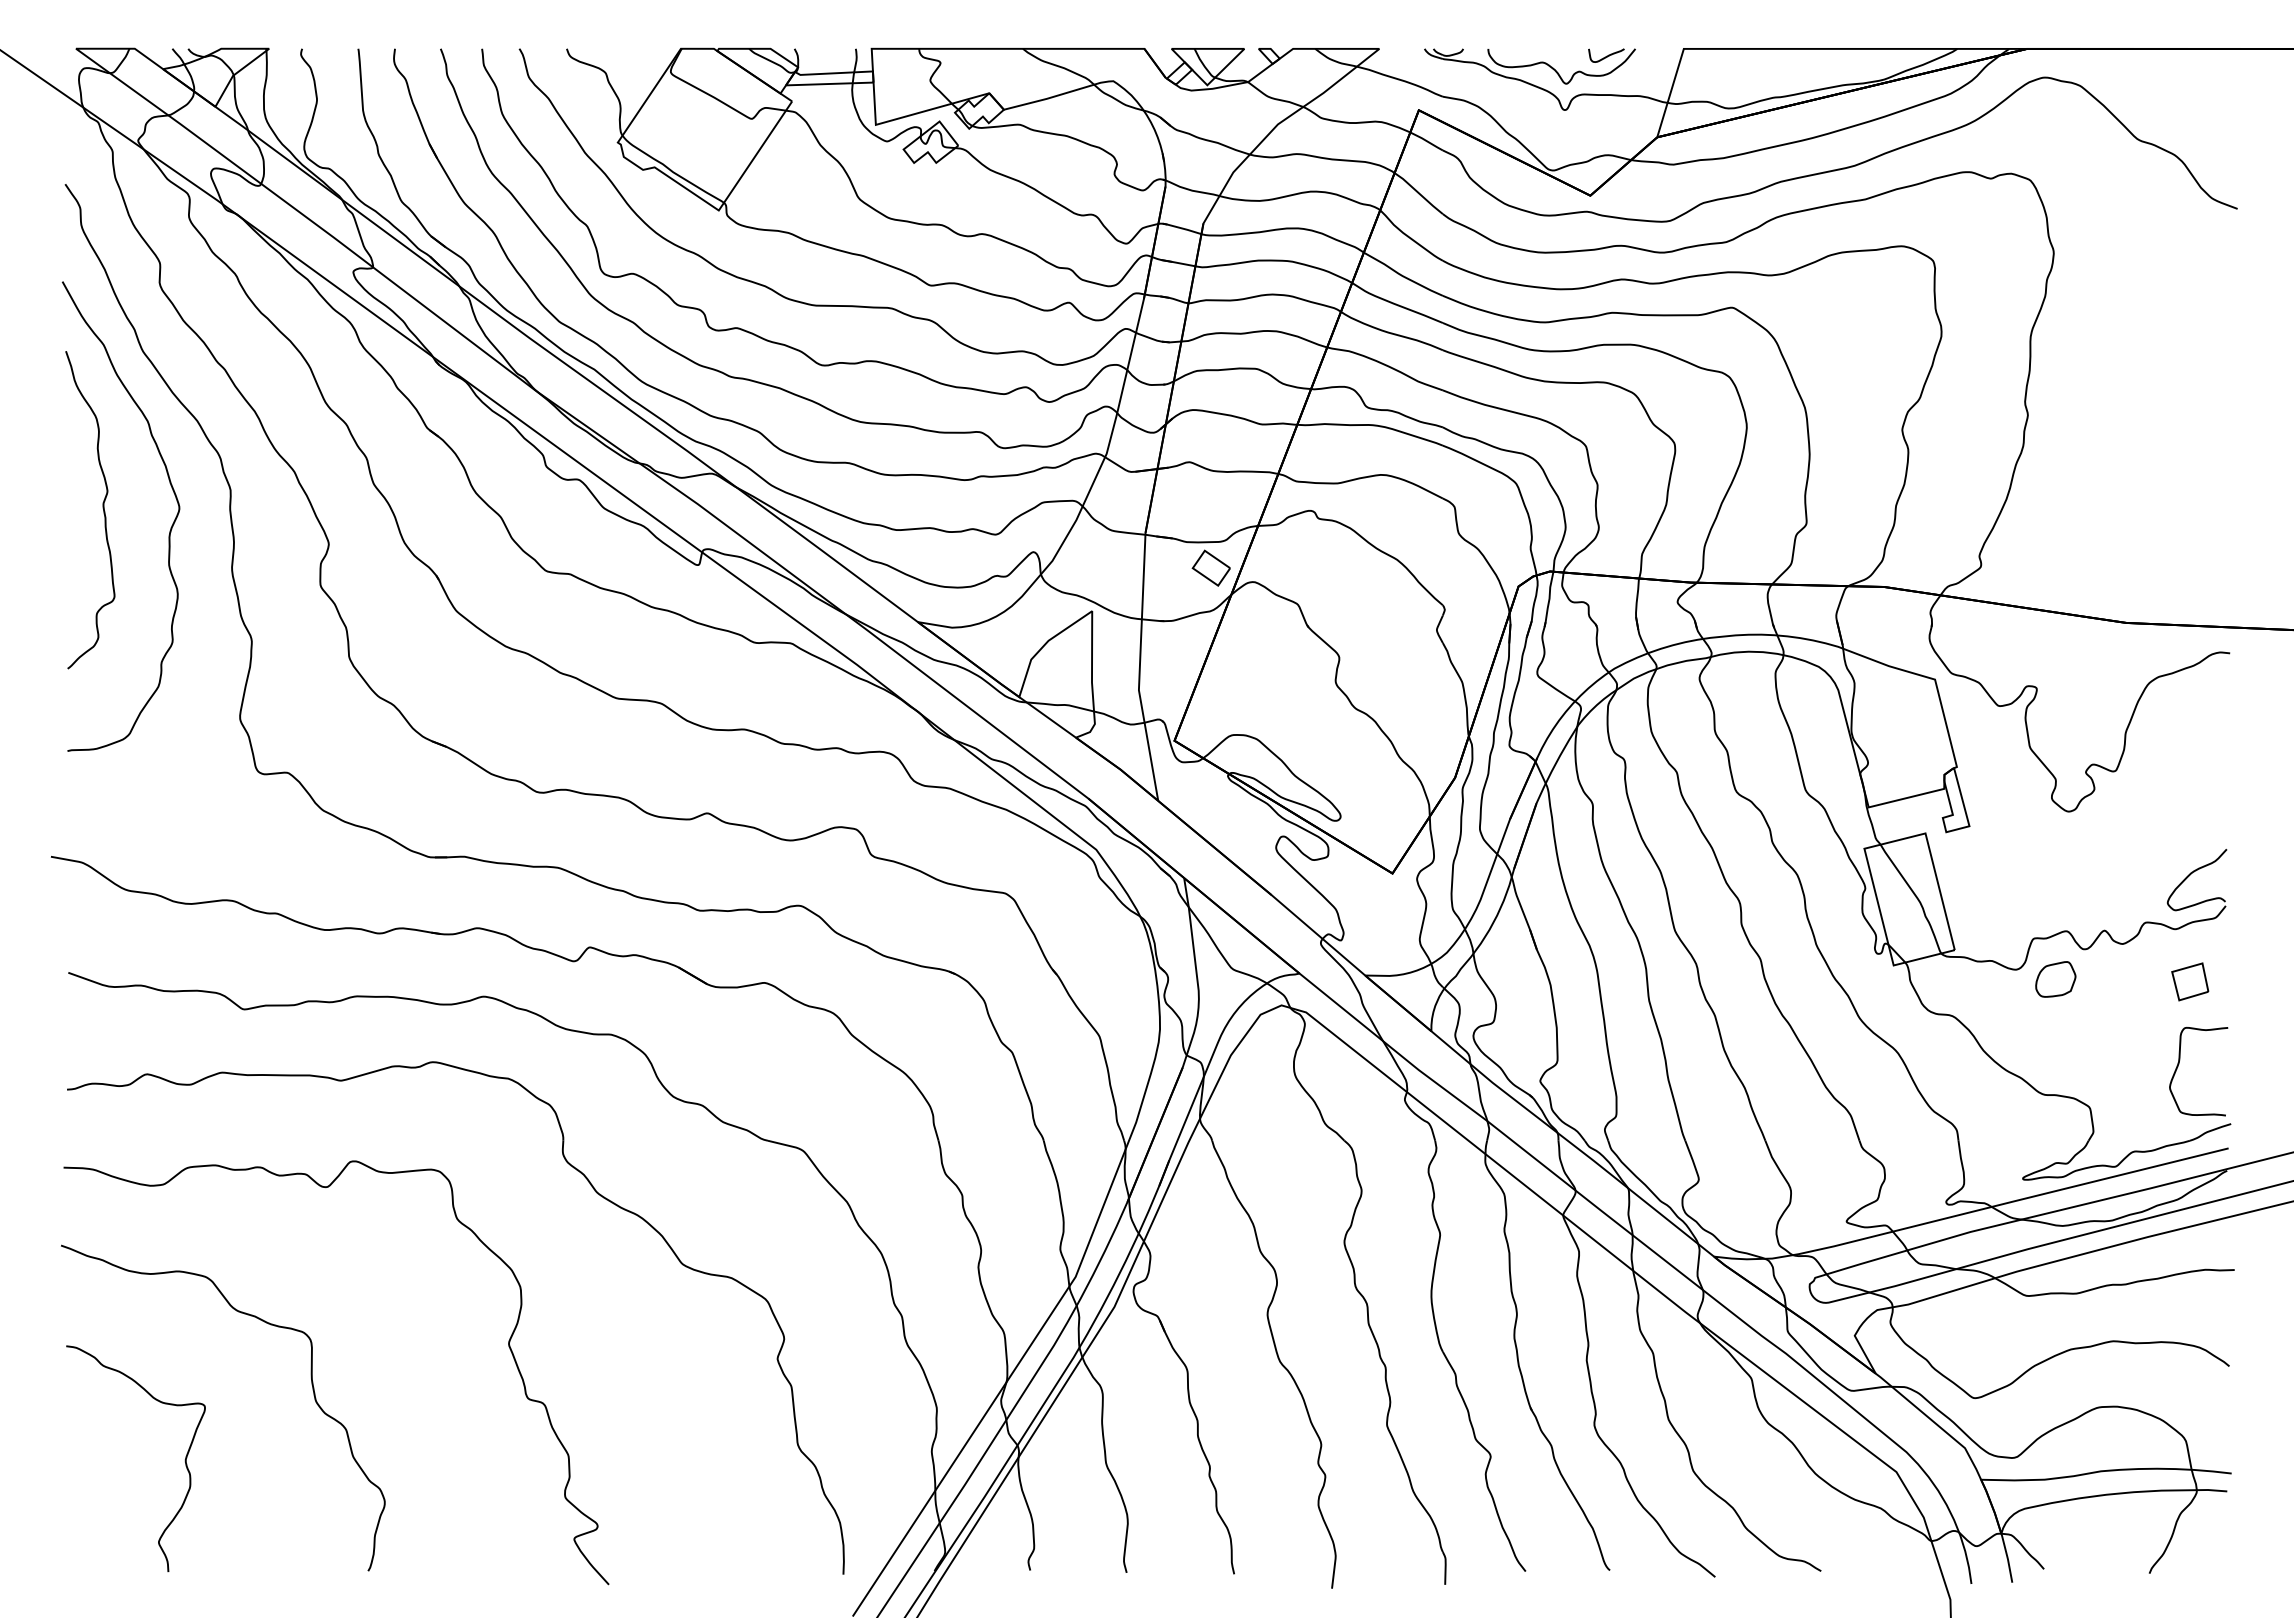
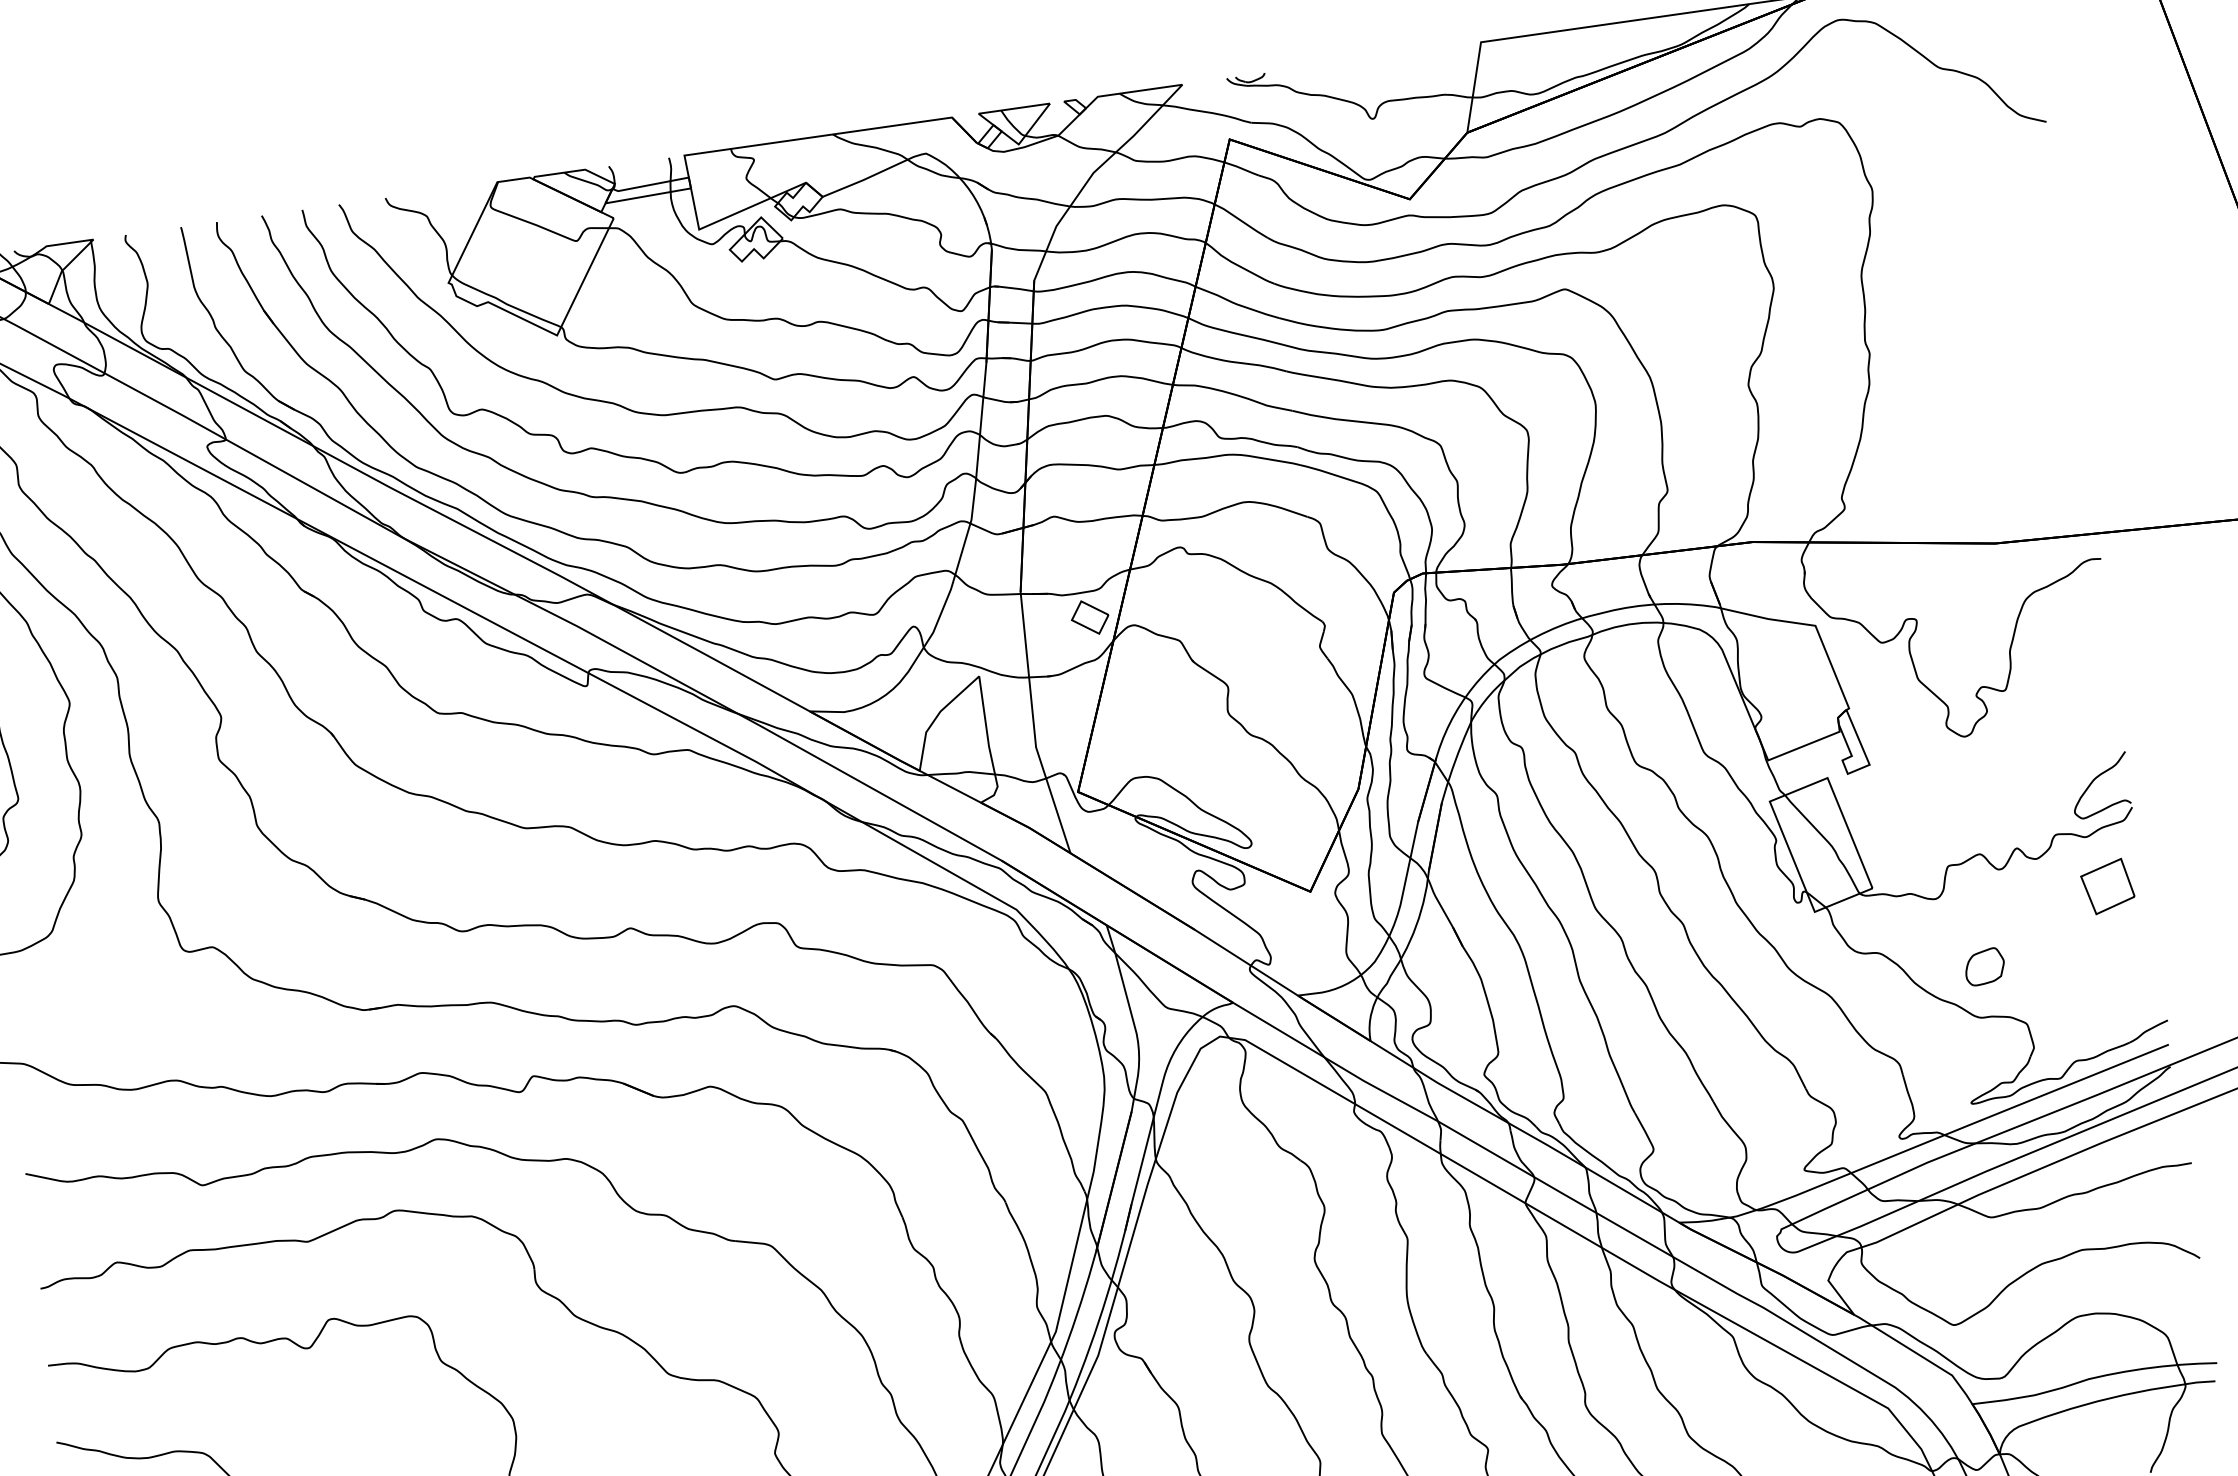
part: (1556, 70) -> (1359, 81), removed
part: (2055, 979) -> (1984, 966), moved
part: (2190, 981) -> (2108, 886), size x1.4
curve: (2179, 1064) -> (2108, 969), removed

